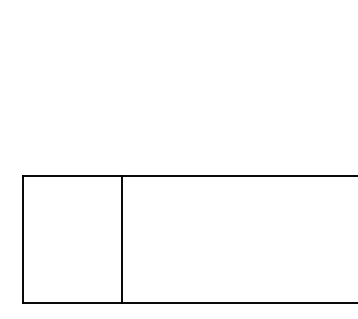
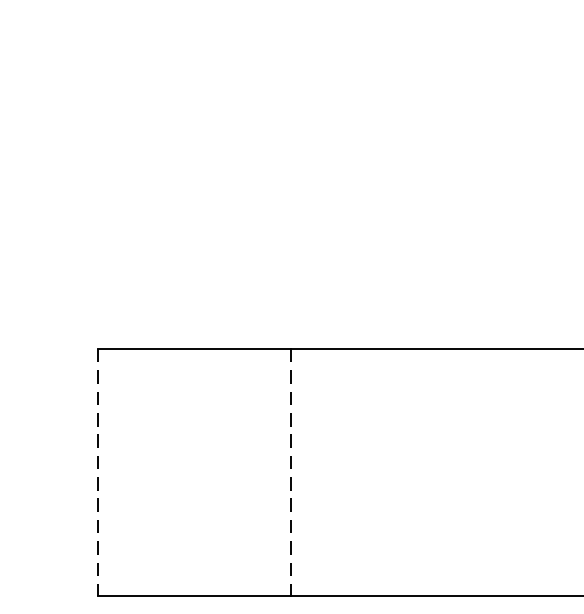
line: (22, 239) -> (97, 472), solid -> dashed
line: (122, 239) -> (291, 472), solid -> dashed

